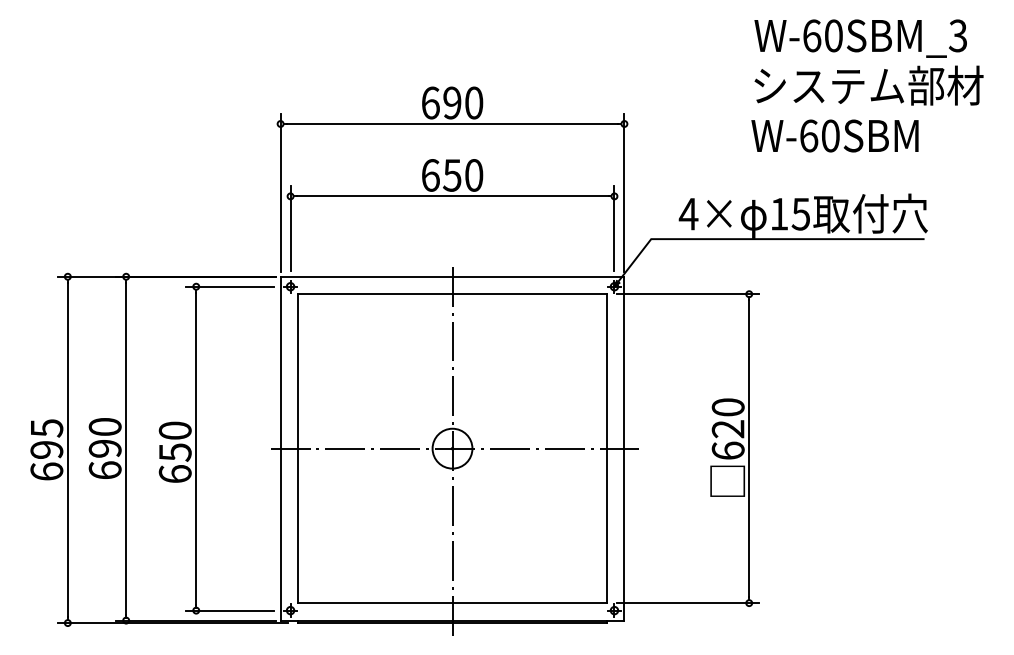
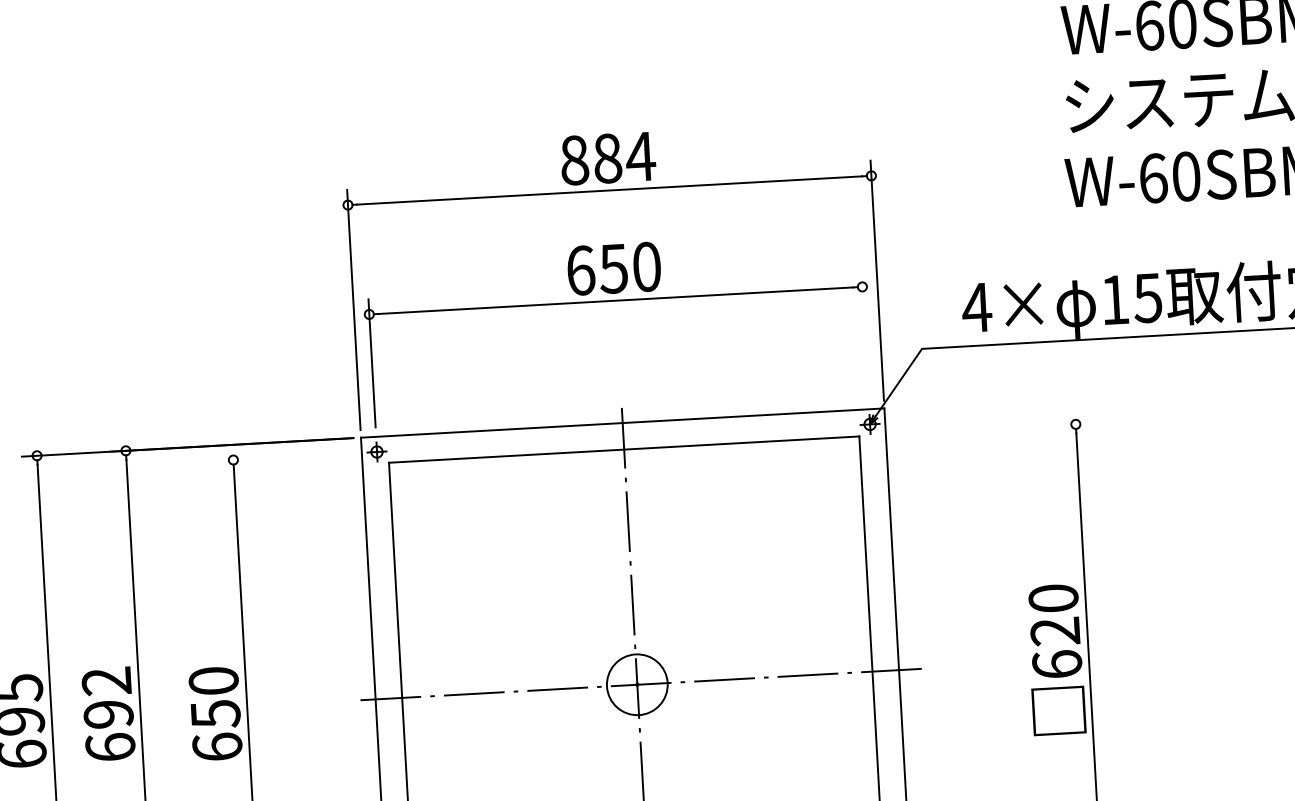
text: (452, 102) -> (607, 157), 690 -> 884
line: (614, 228) -> (865, 335), removed
line: (230, 286) -> (285, 456), removed
line: (687, 294) -> (981, 430), removed
text: (104, 426) -> (105, 680), 690 -> 692

